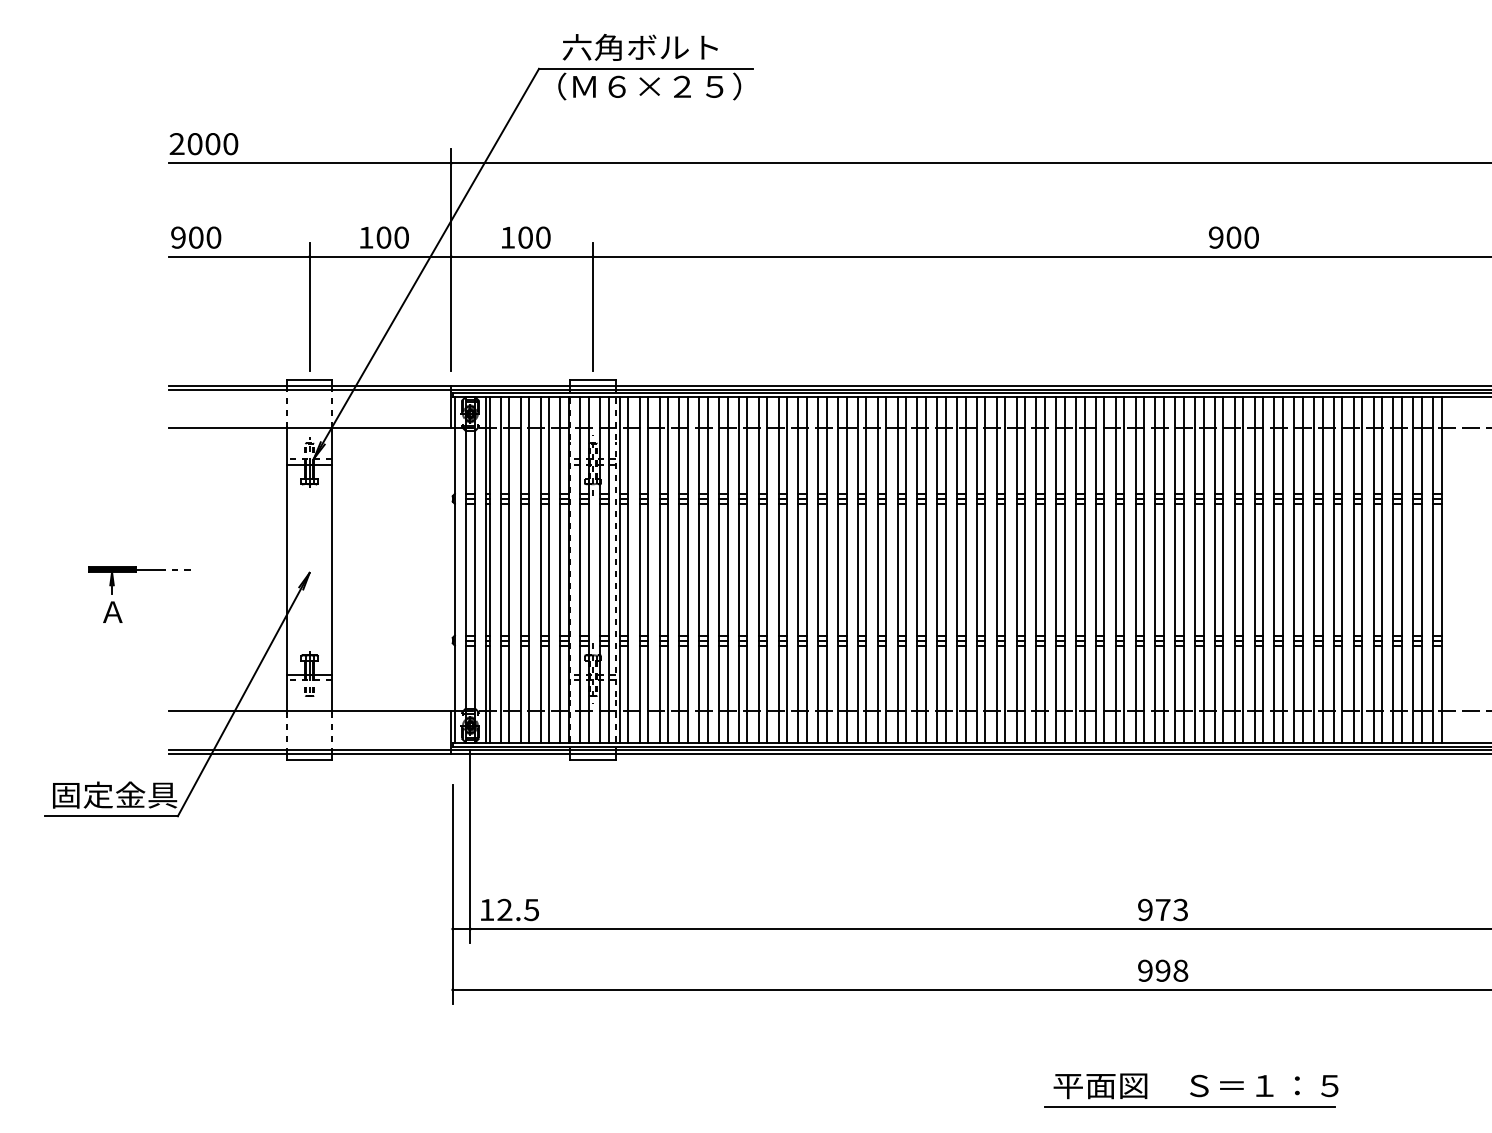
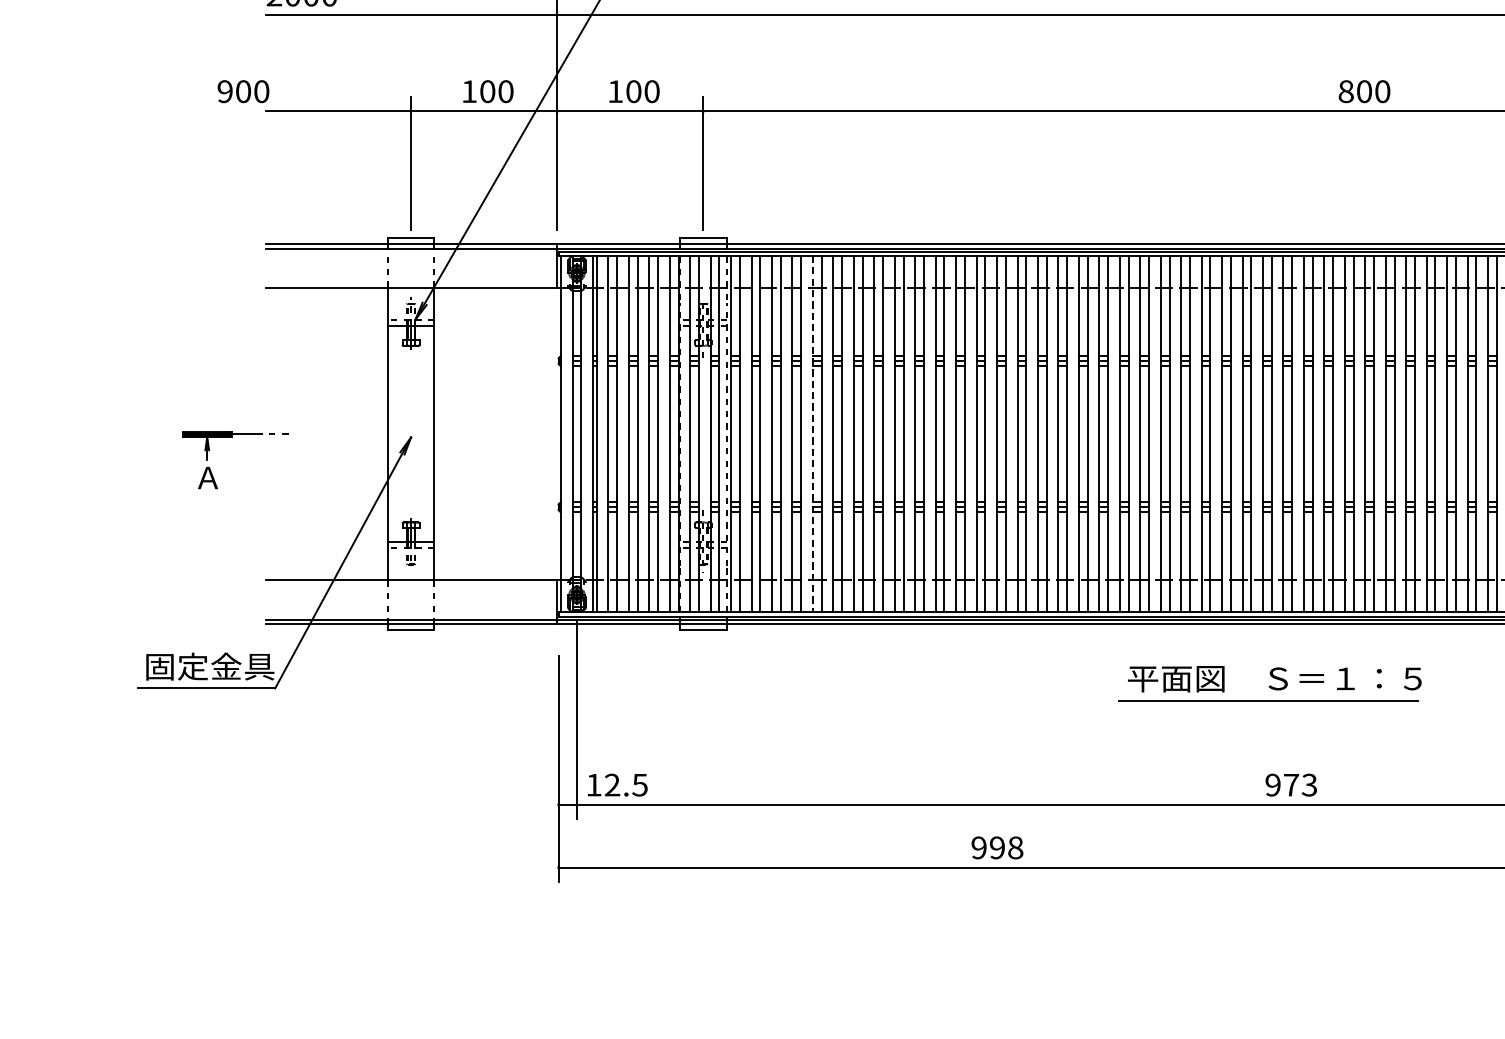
text: (196, 237) -> (243, 91), moved
text: (1215, 237) -> (1345, 91), 900 -> 800
line: (699, 569) -> (813, 433), solid -> dashed
text: (1163, 970) -> (997, 847), moved
part: (1191, 1090) -> (1270, 683), moved

